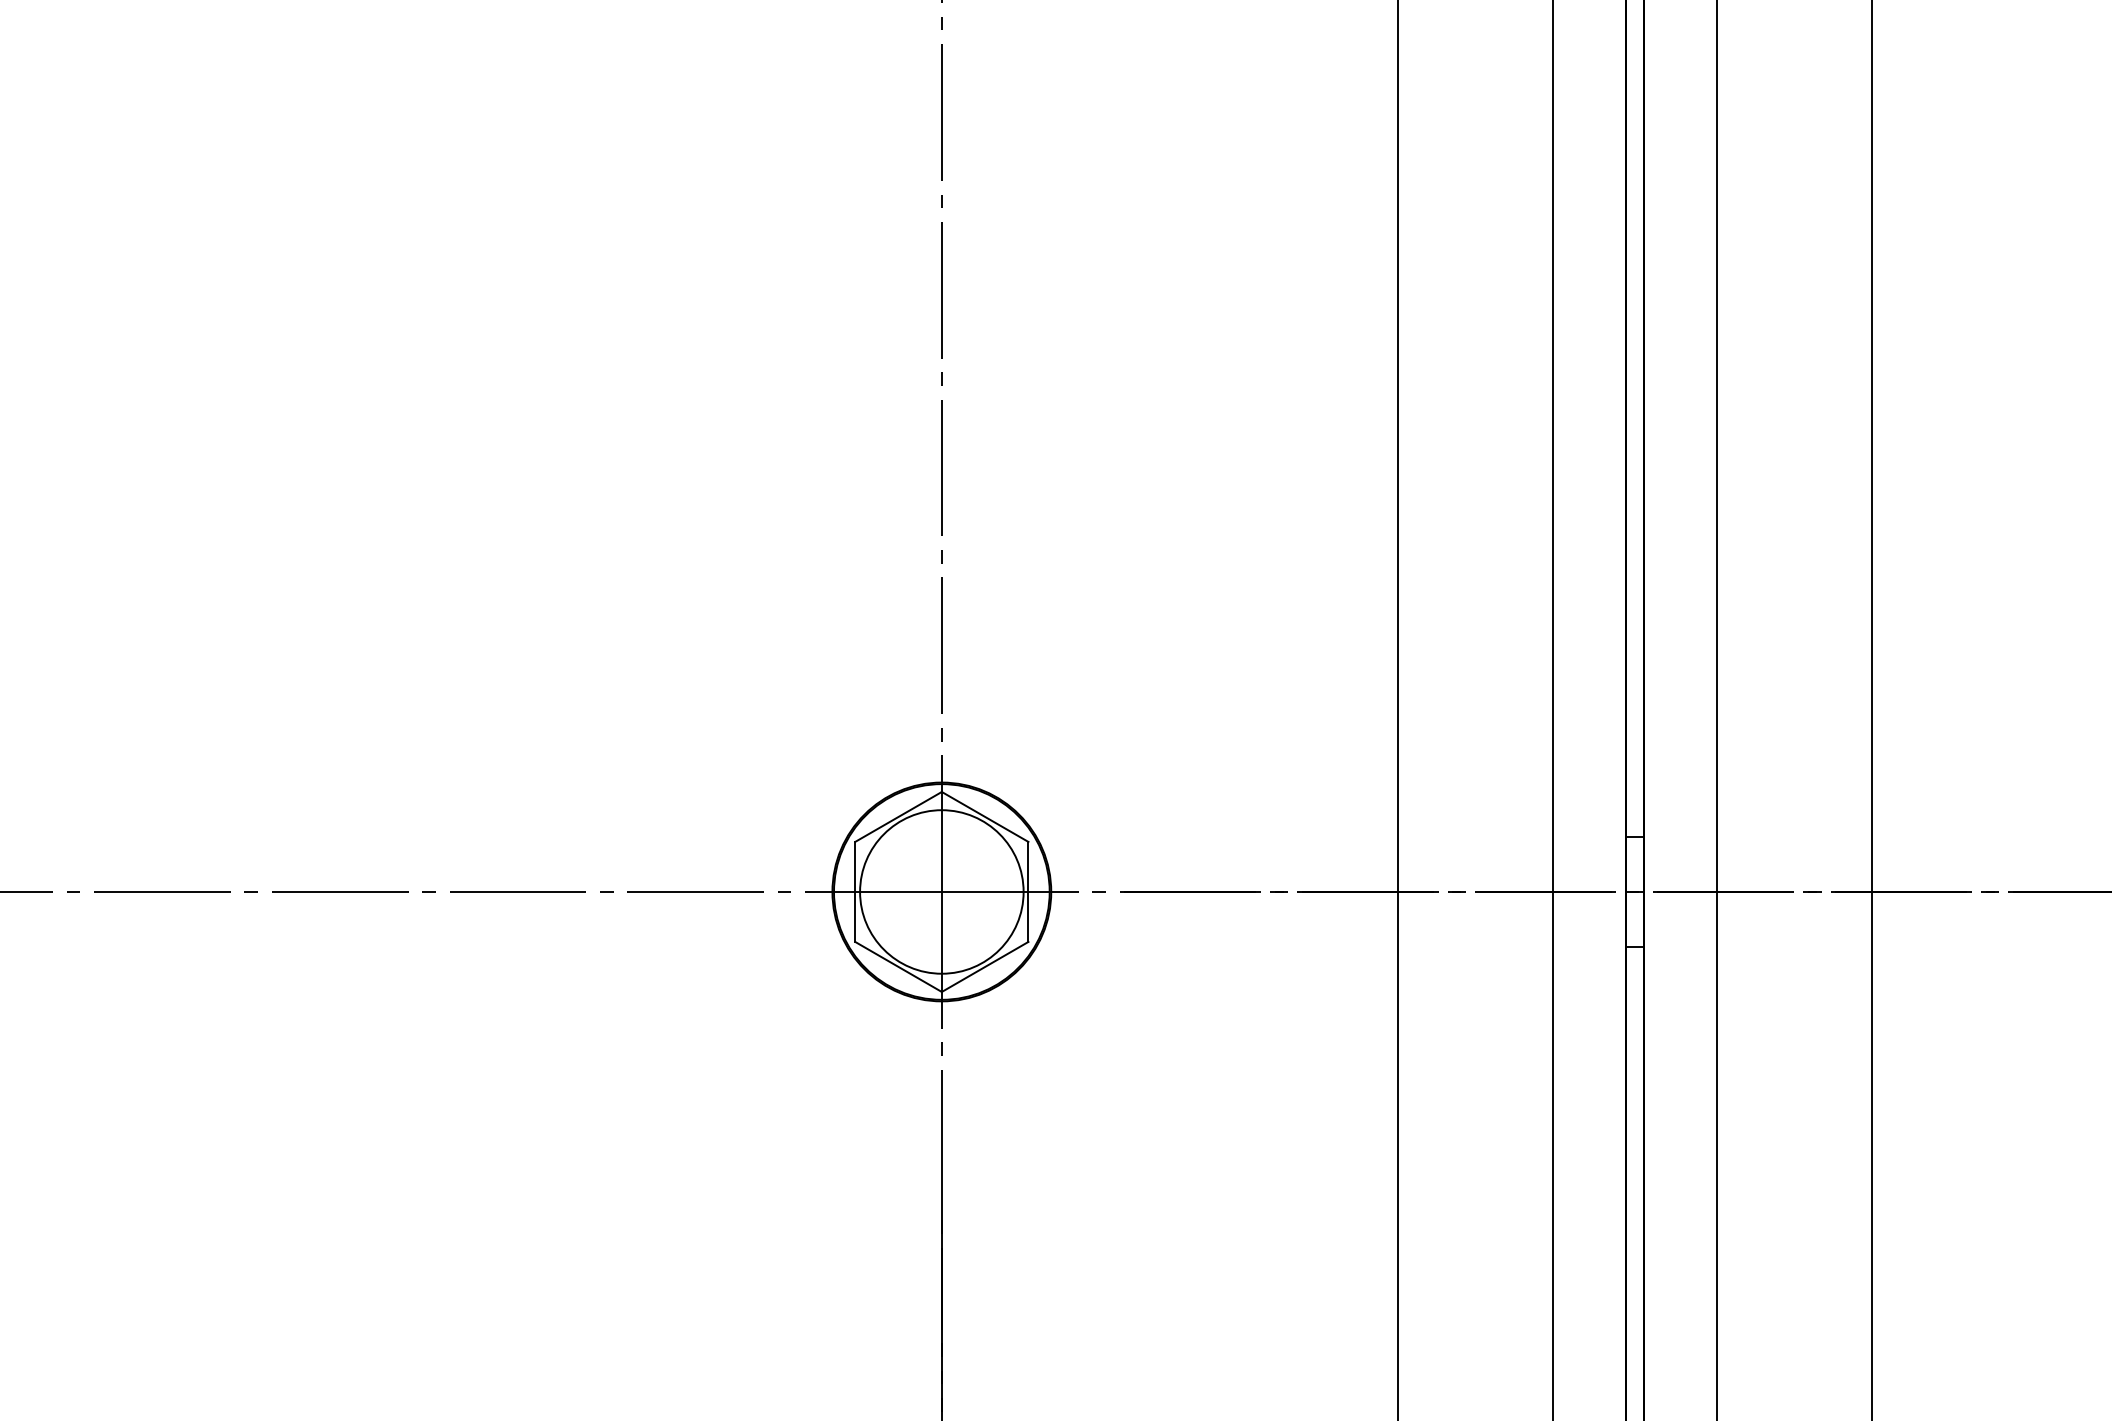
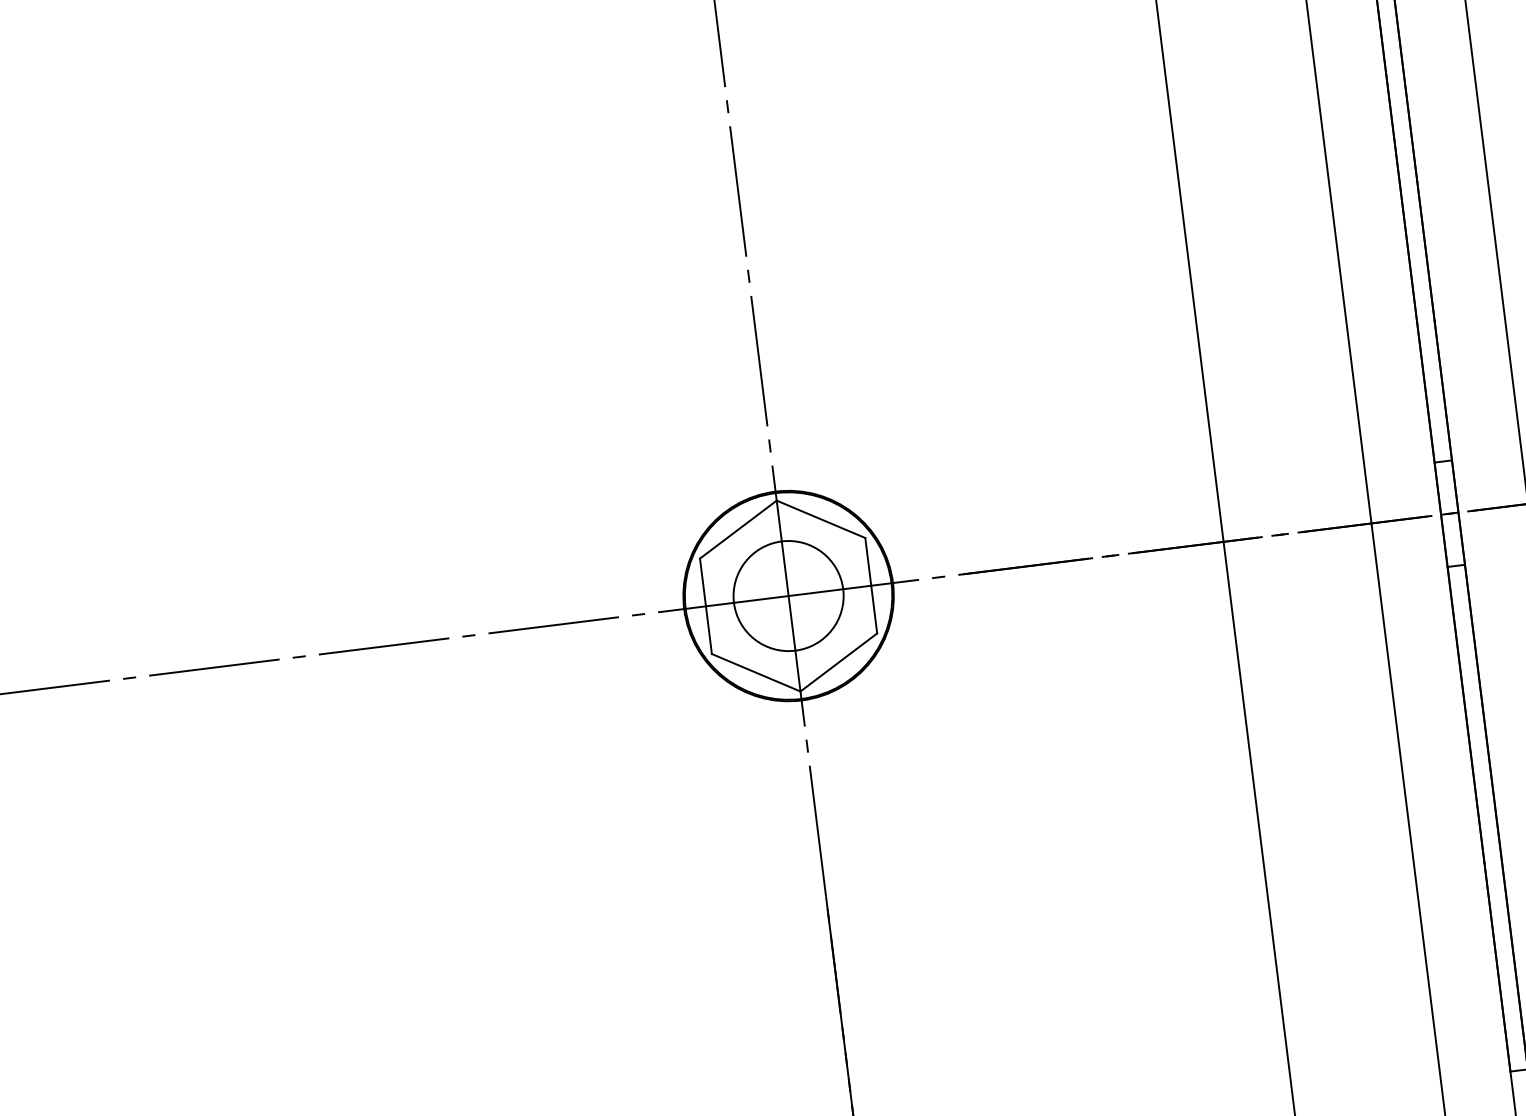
circle: (941, 891) -> (788, 595), size x0.7

